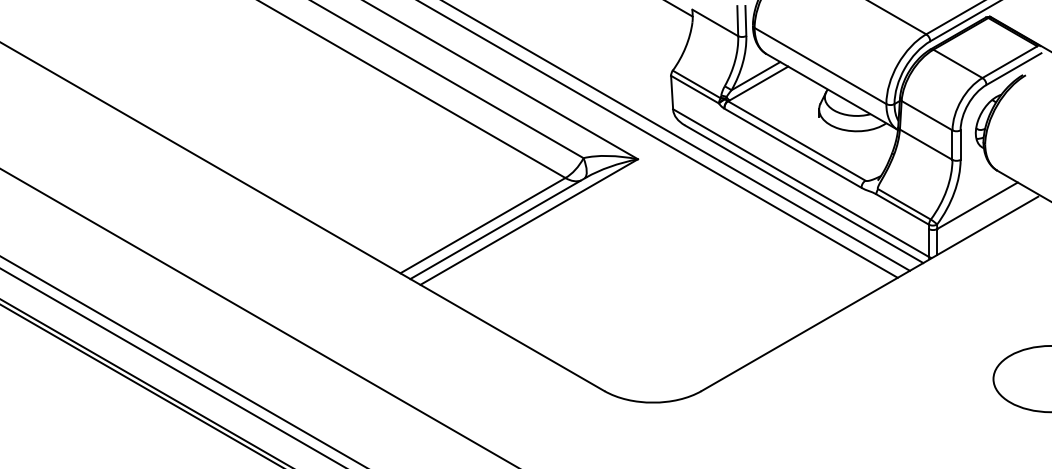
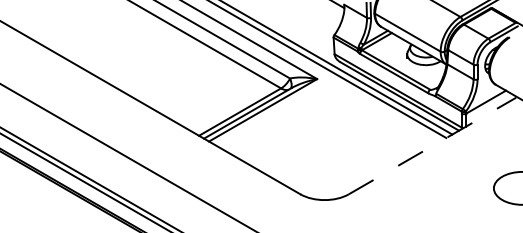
line: (869, 294) -> (432, 146), solid -> dashed

